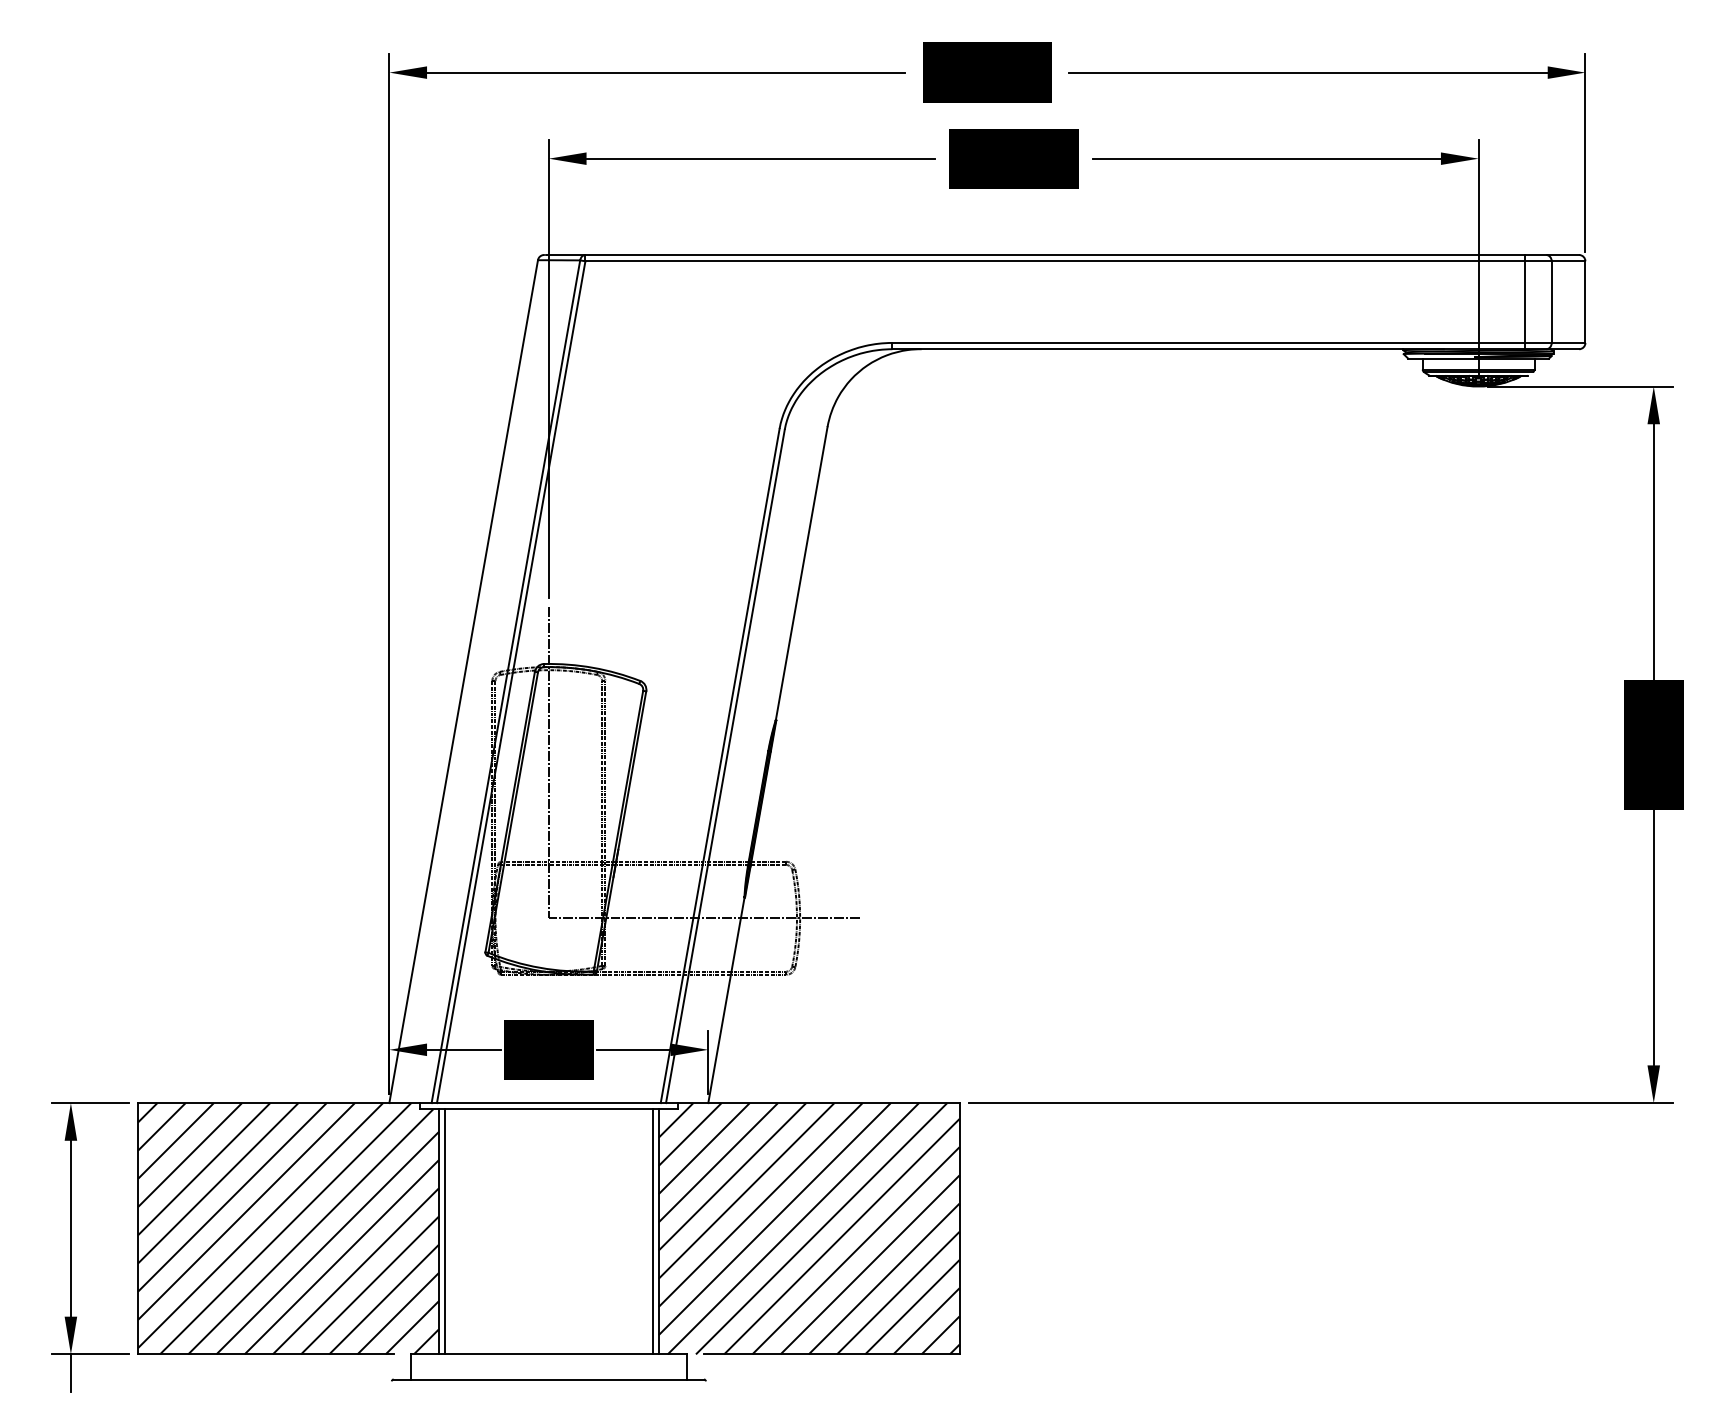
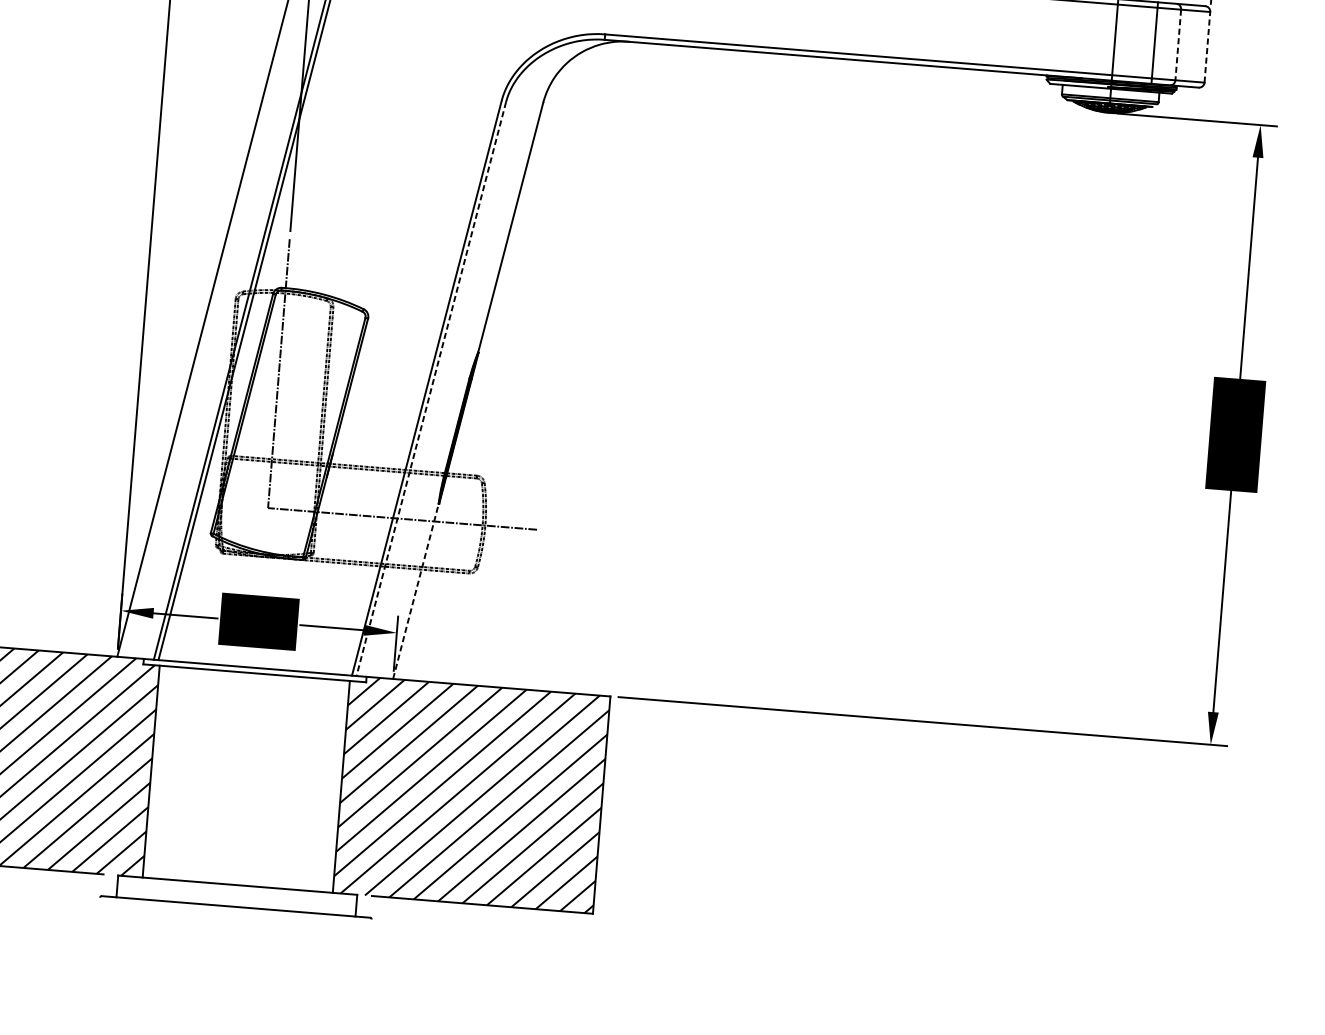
line: (1551, 302) -> (1178, 45), solid -> dashed
line: (1585, 302) -> (1207, 47), solid -> dashed
line: (725, 766) -> (431, 389), solid -> dashed
line: (726, 1000) -> (415, 591), solid -> dashed
line: (445, 1231) -> (156, 771), removed
line: (652, 1231) -> (335, 786), removed

